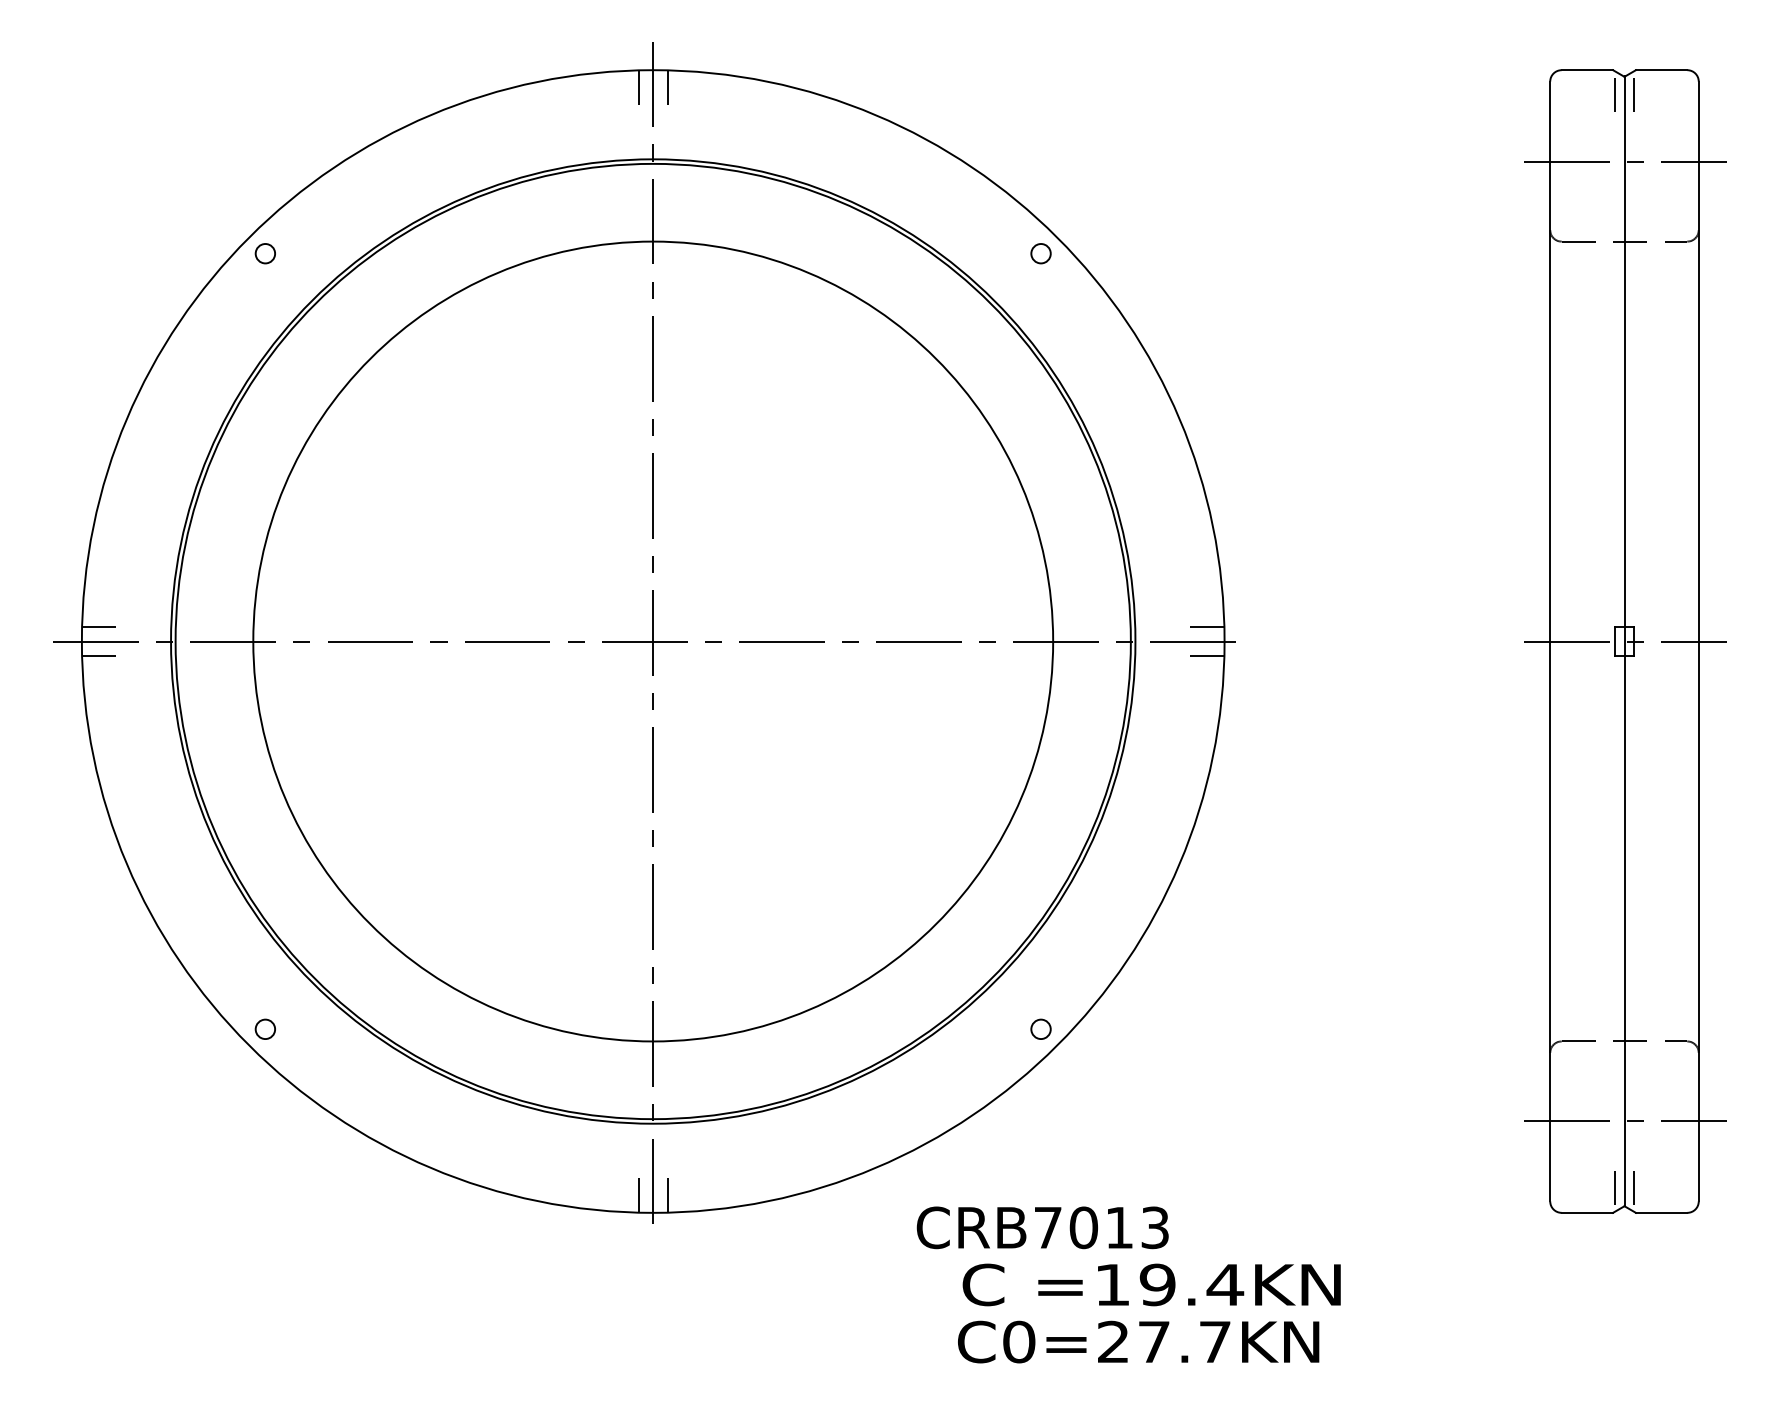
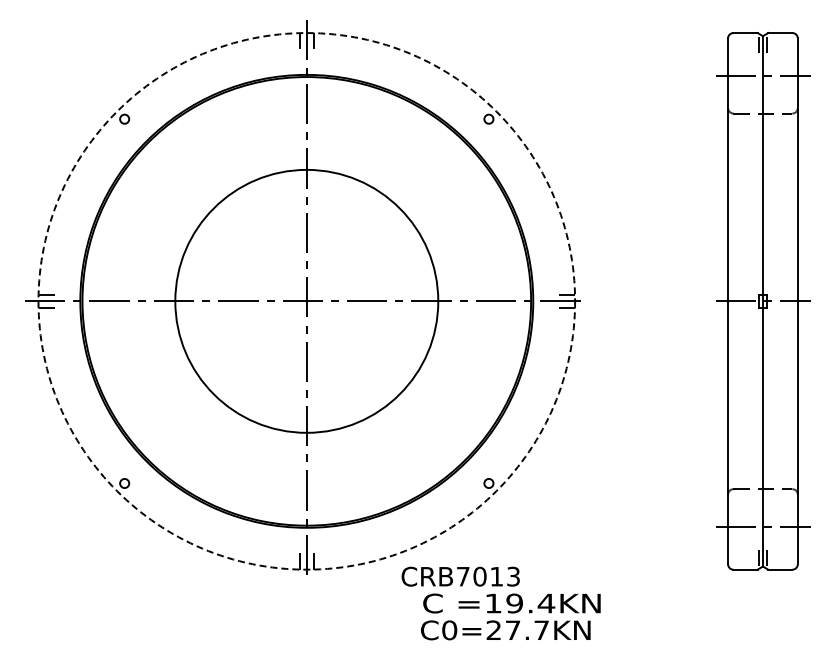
circle: (652, 641) -> (306, 301), size x0.7
circle: (652, 641) -> (306, 301), solid -> dashed
text: (1127, 1284) -> (500, 603), moved

